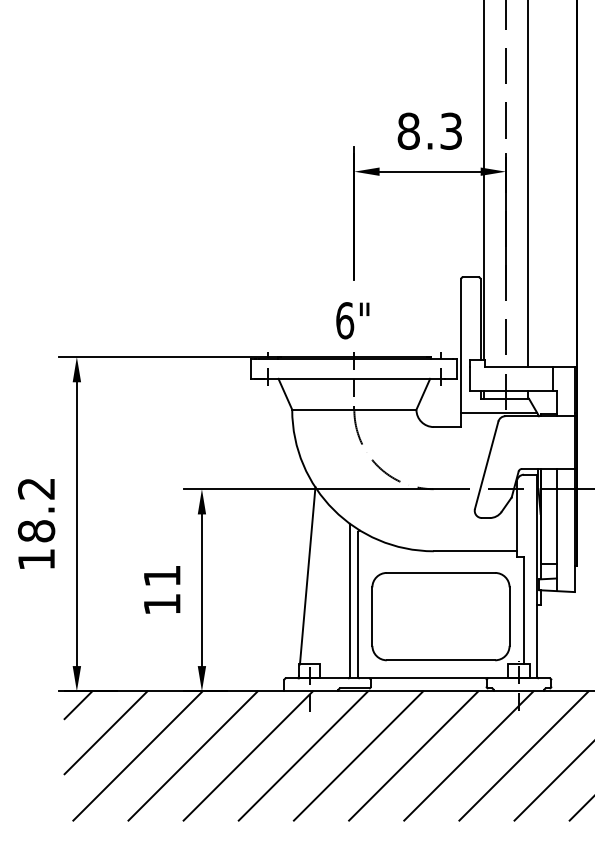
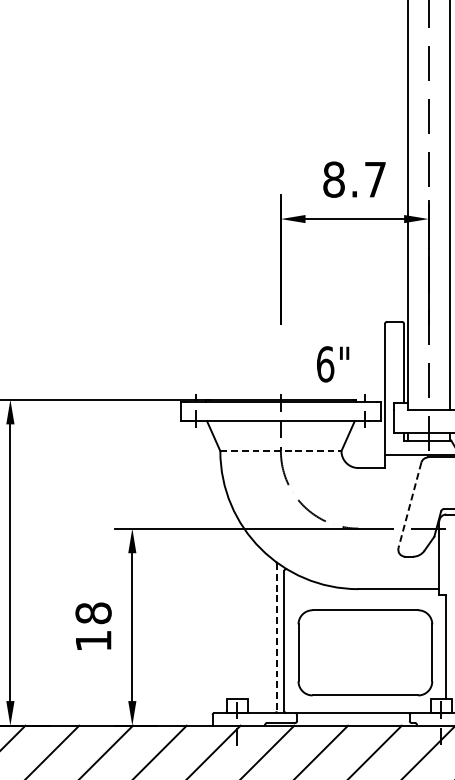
text: (450, 130) -> (374, 178), 8.3 -> 8.7
text: (352, 320) -> (332, 364), moved
line: (354, 409) -> (281, 450), solid -> dashed
line: (486, 465) -> (409, 505), solid -> dashed
line: (307, 575) -> (235, 612), removed
text: (161, 576) -> (92, 613), 11 -> 18
line: (350, 600) -> (277, 637), solid -> dashed

